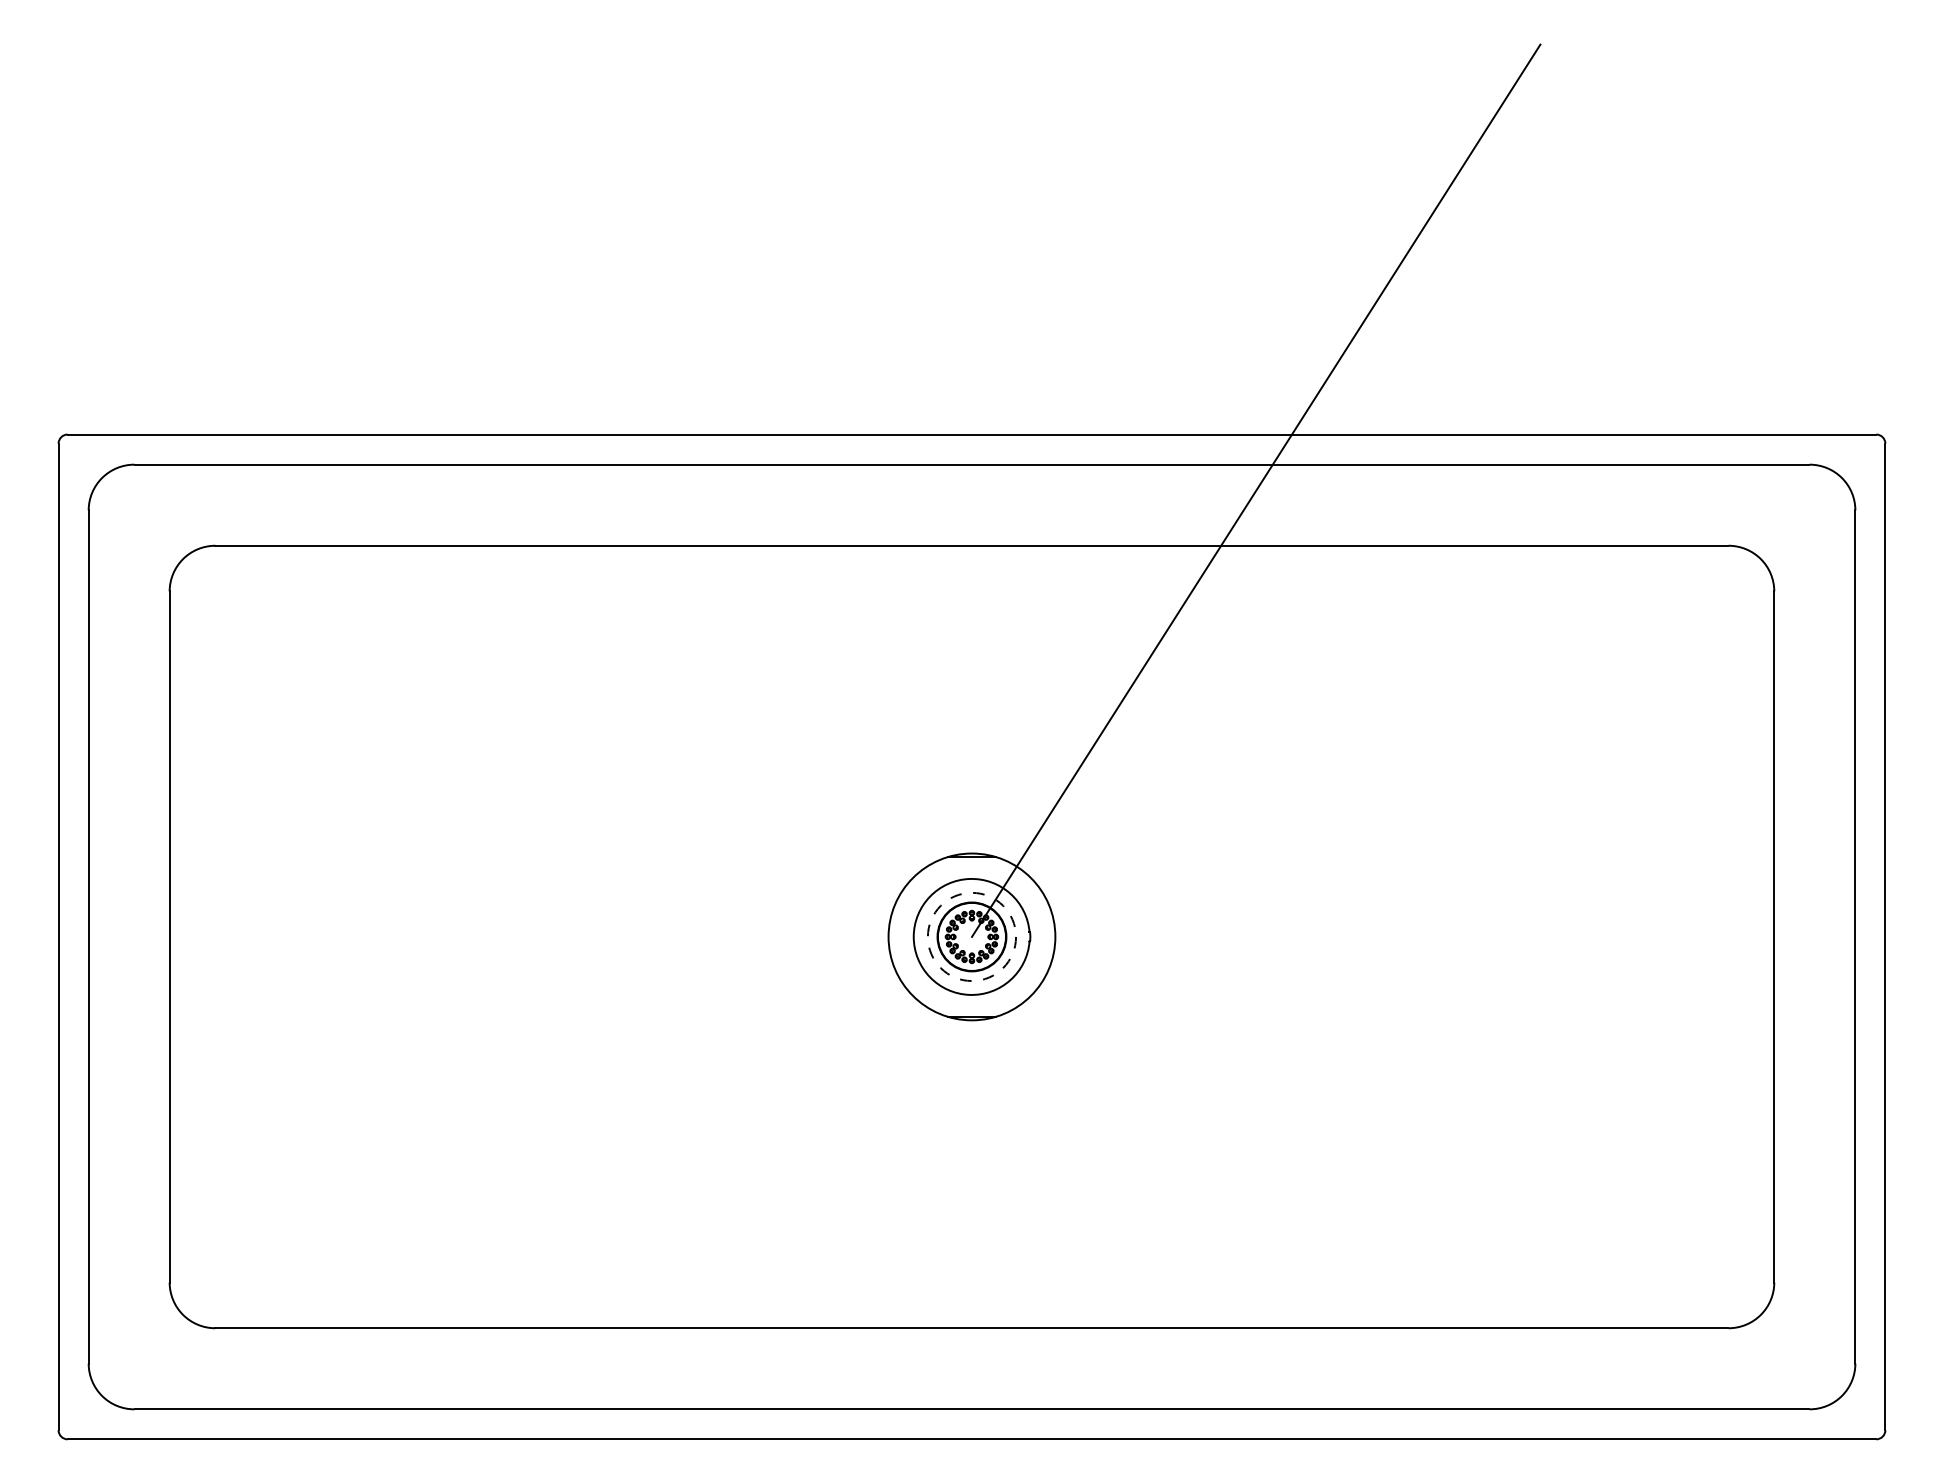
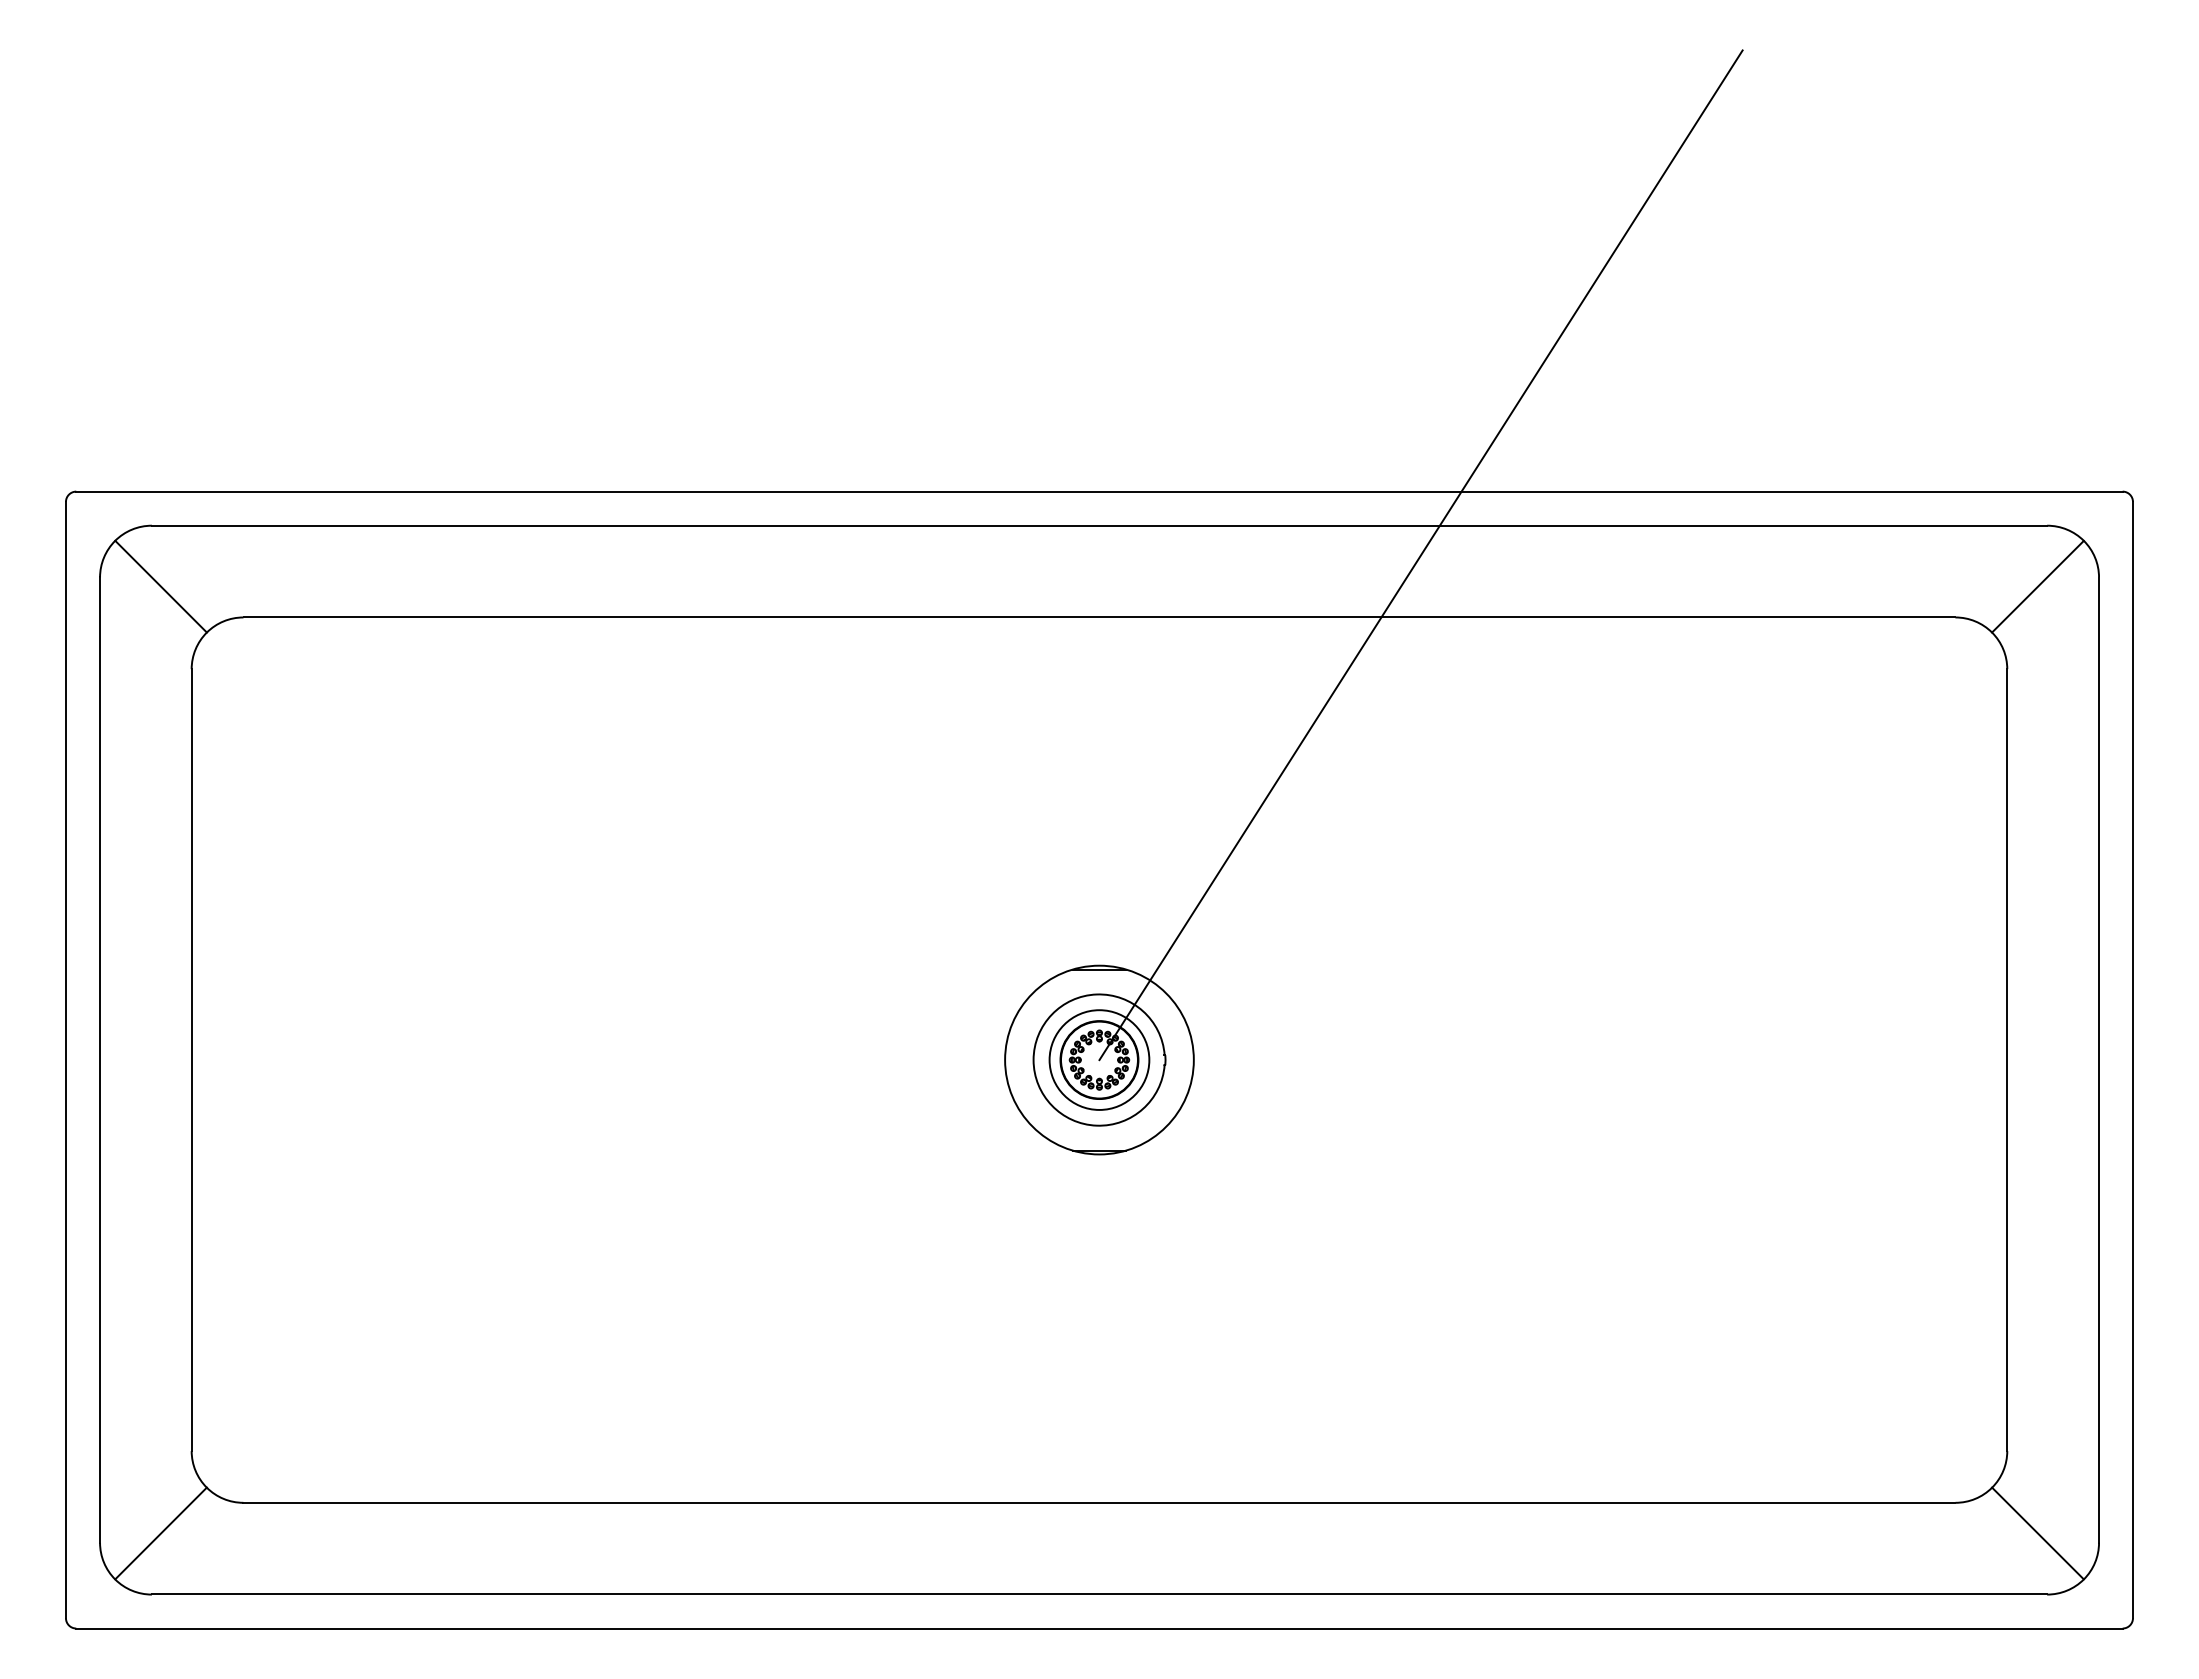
line: (142, 518) -> (160, 586), added
line: (1801, 518) -> (2037, 586), added
circle: (972, 936) -> (1099, 1059), dashed -> solid
line: (142, 1355) -> (160, 1533), added
line: (1801, 1355) -> (2037, 1533), added

